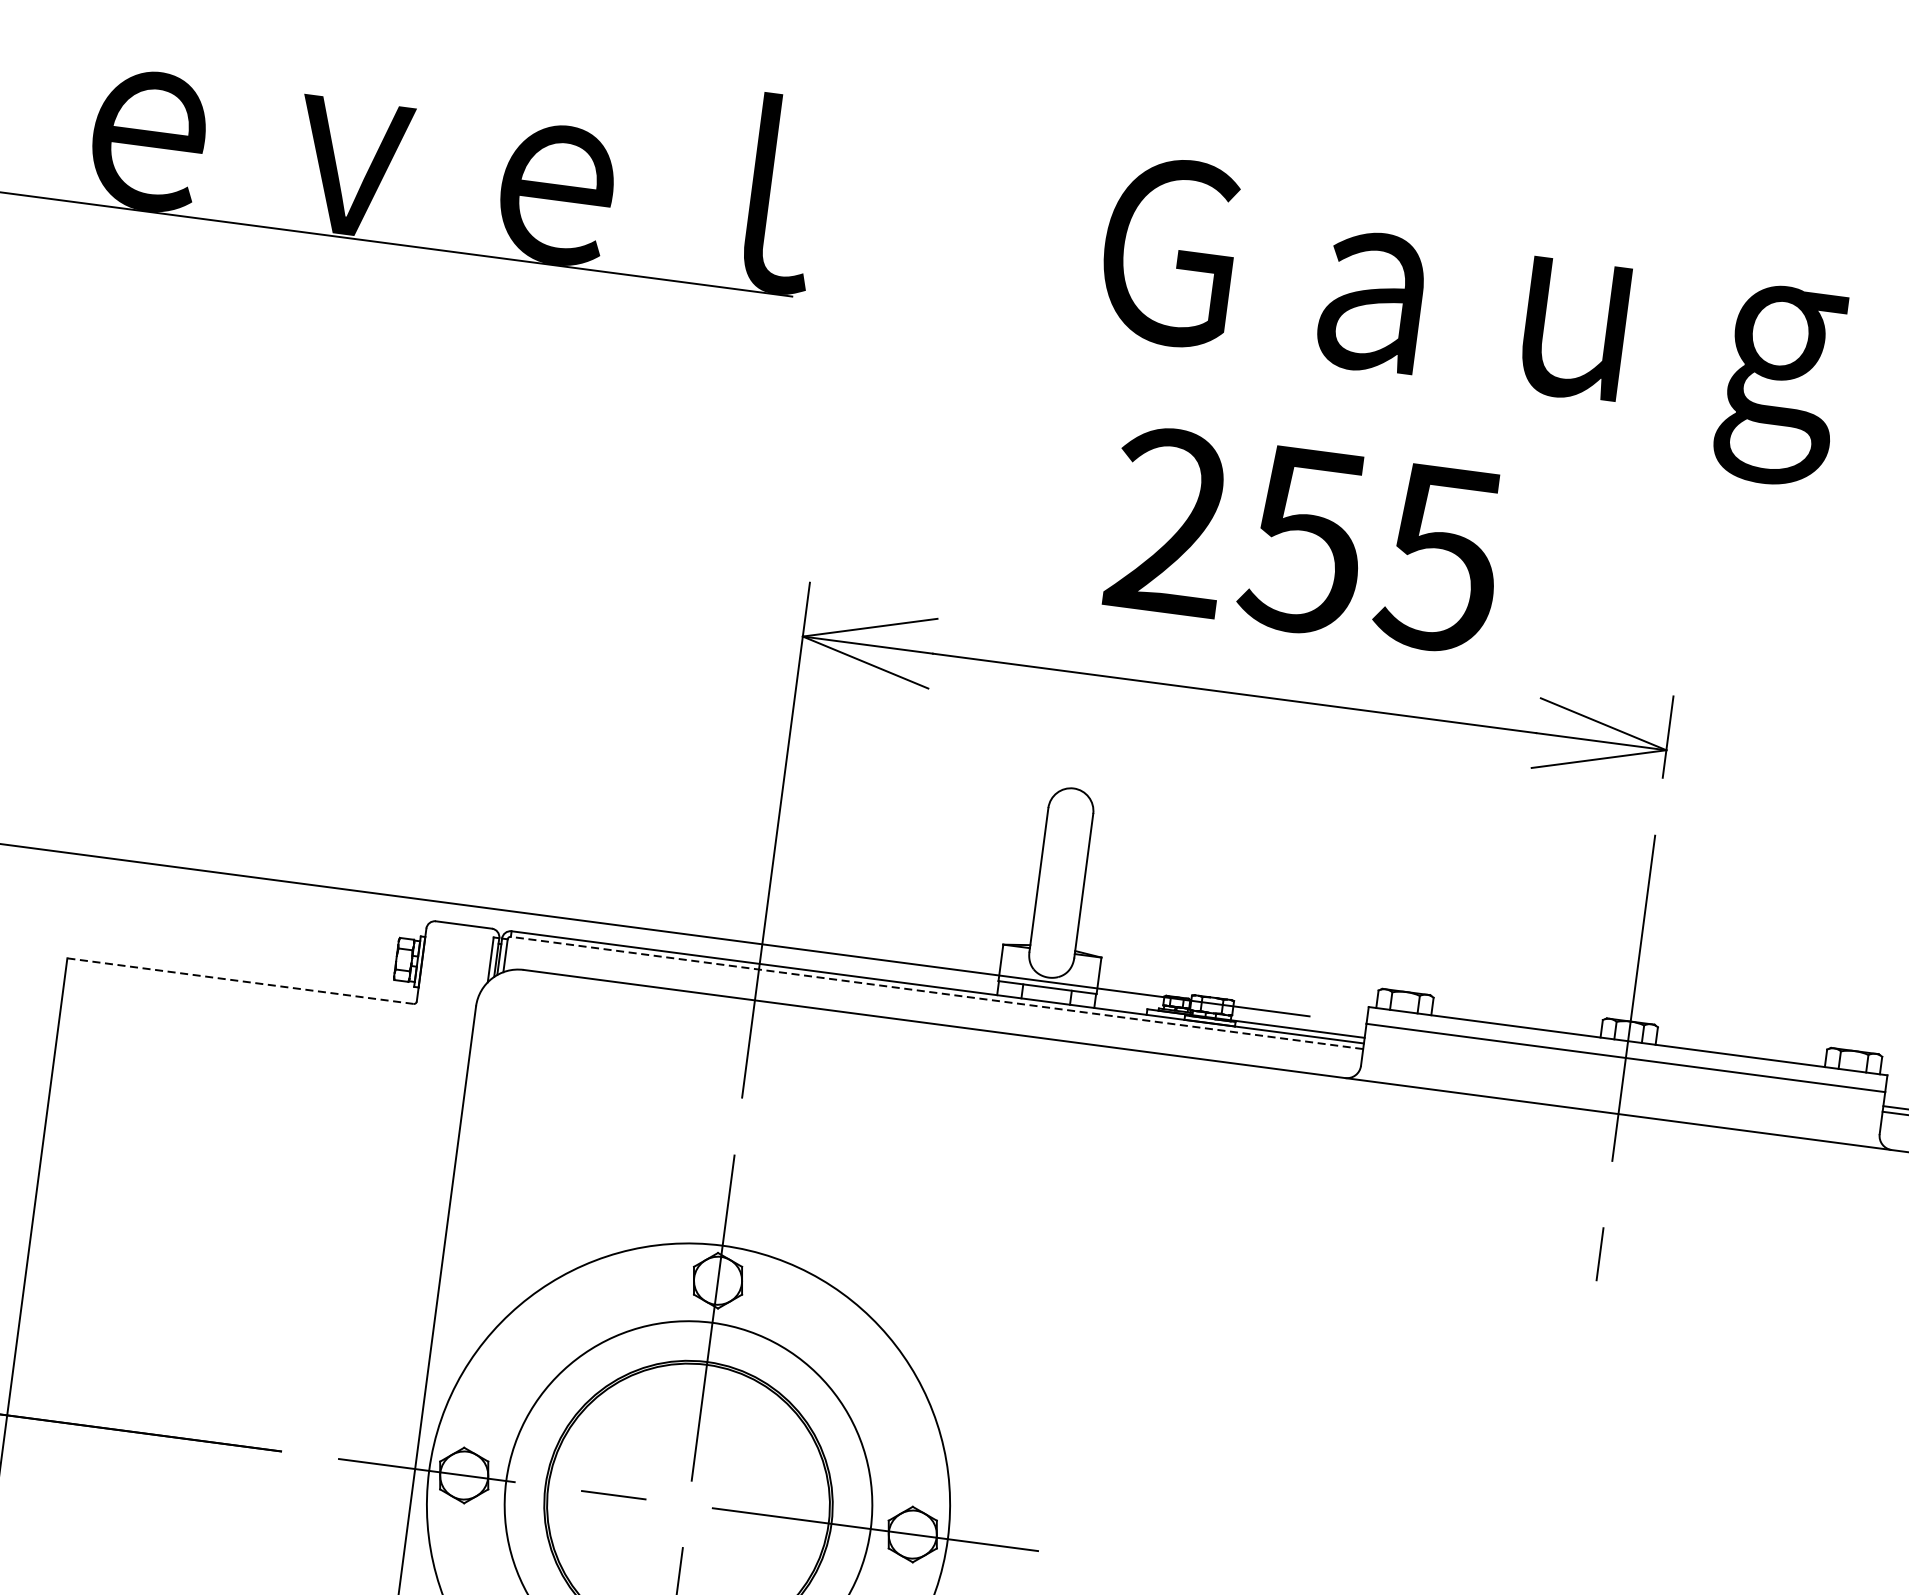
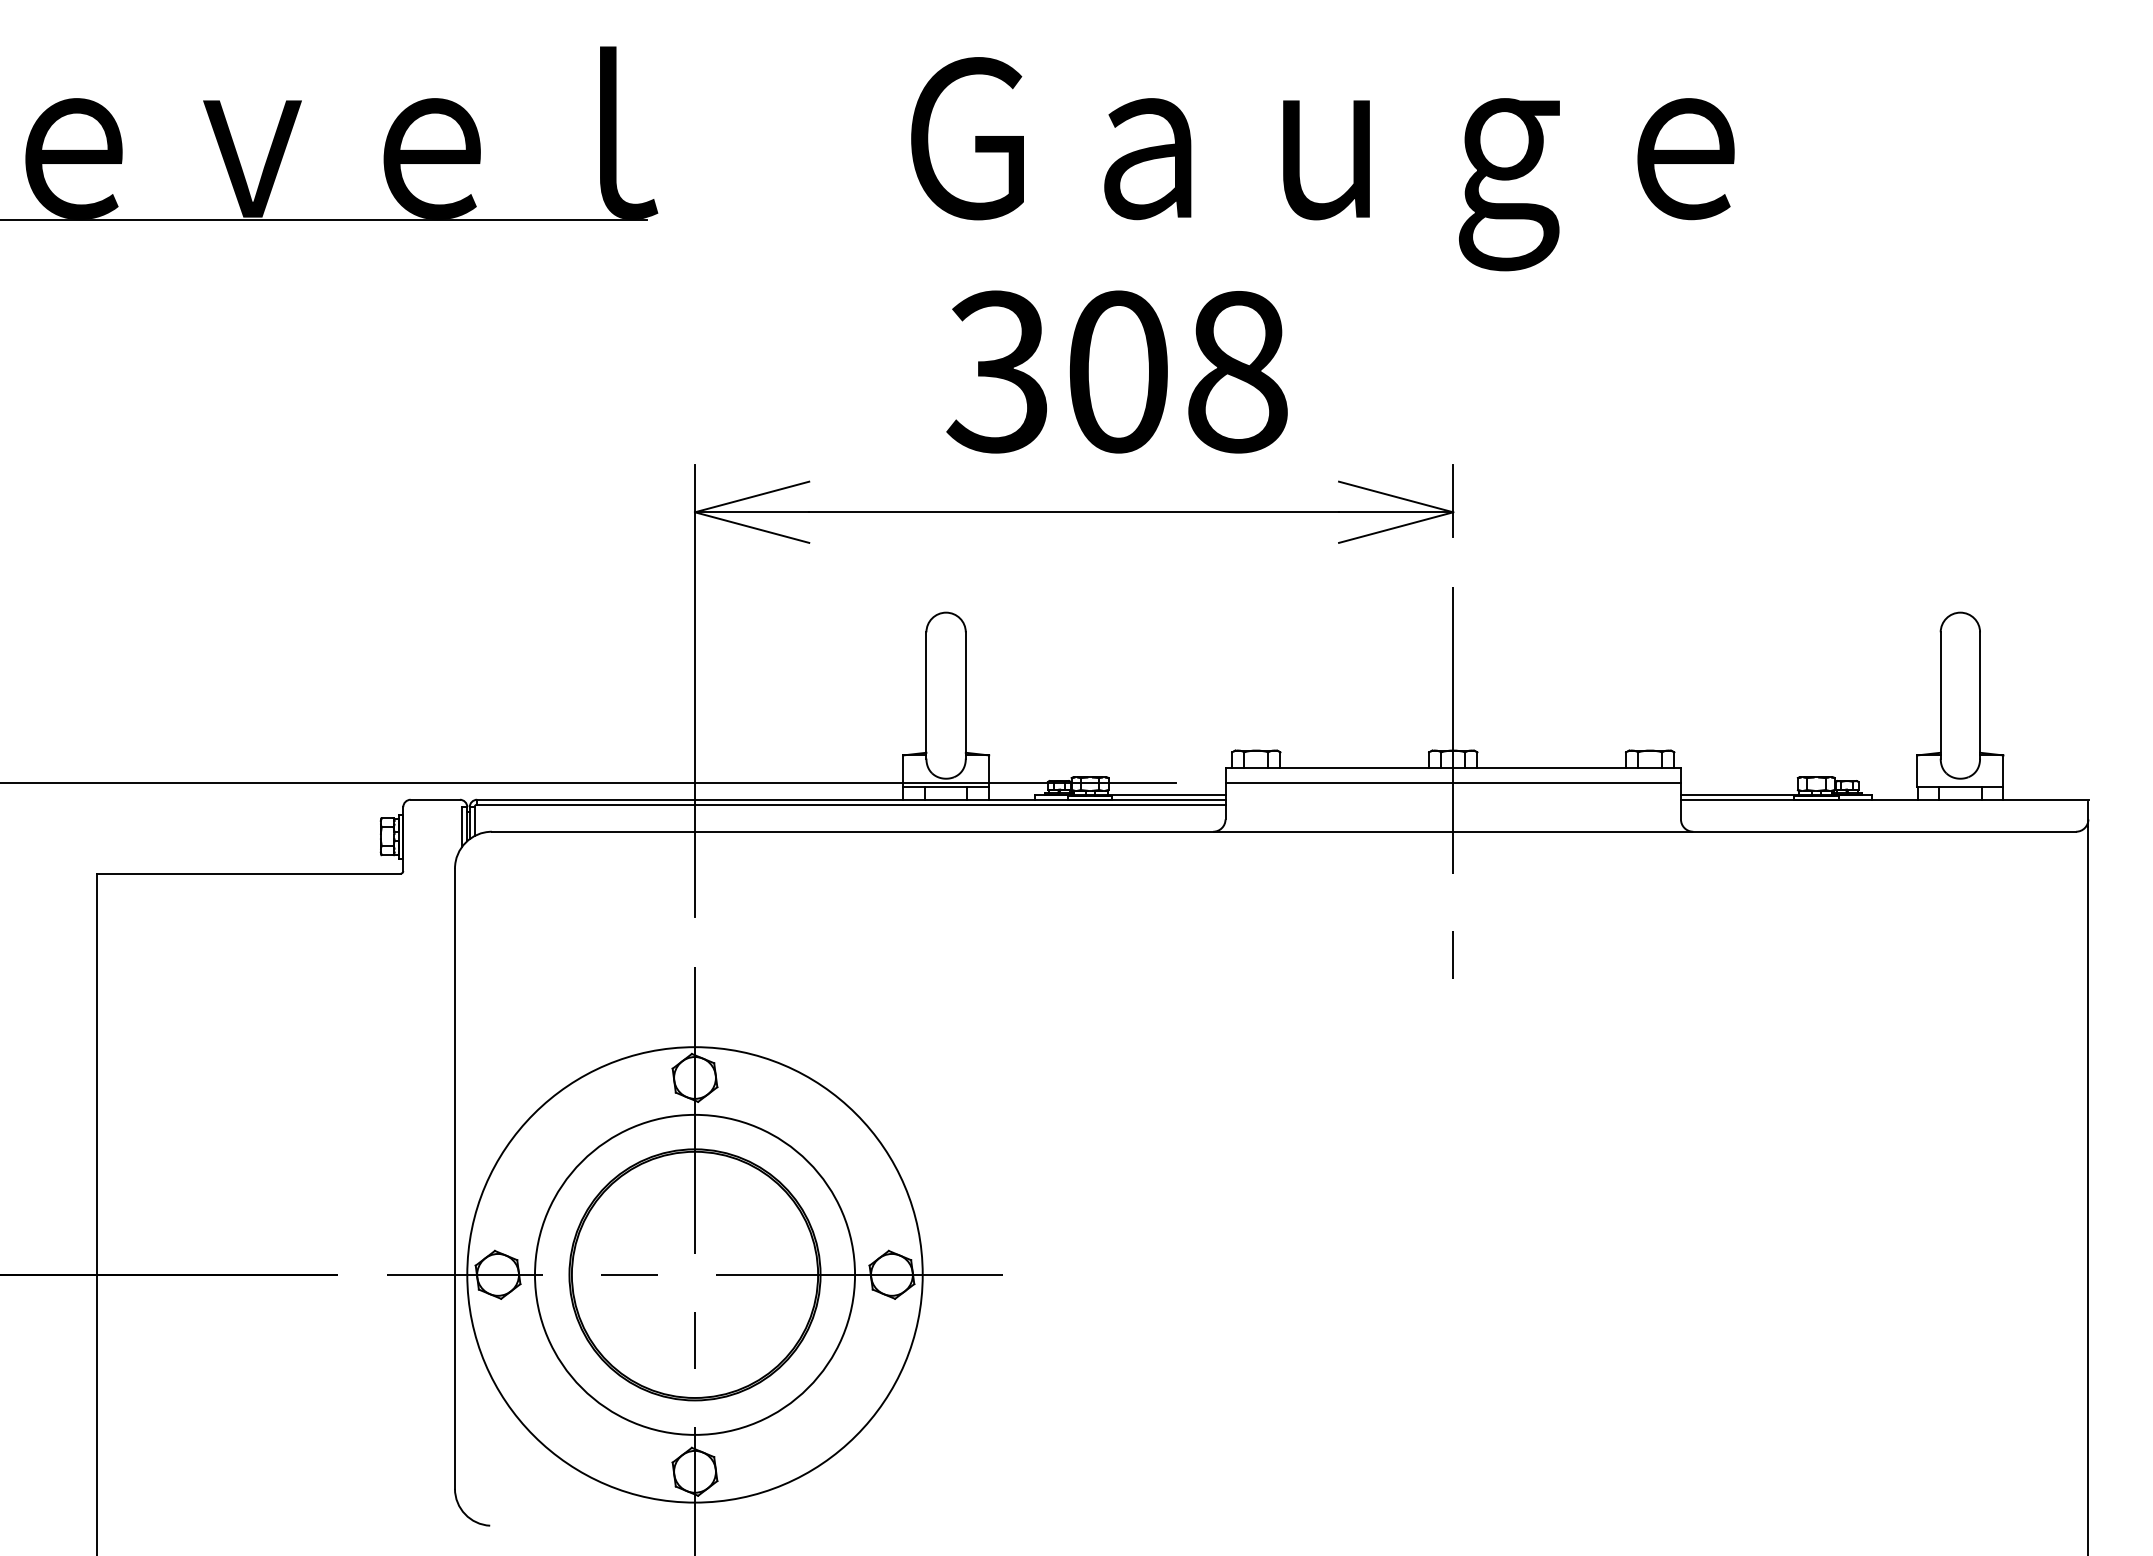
text: (1303, 539) -> (1116, 371), 255 -> 308
line: (241, 981) -> (249, 873), dashed -> solid
line: (936, 992) -> (850, 804), dashed -> solid

